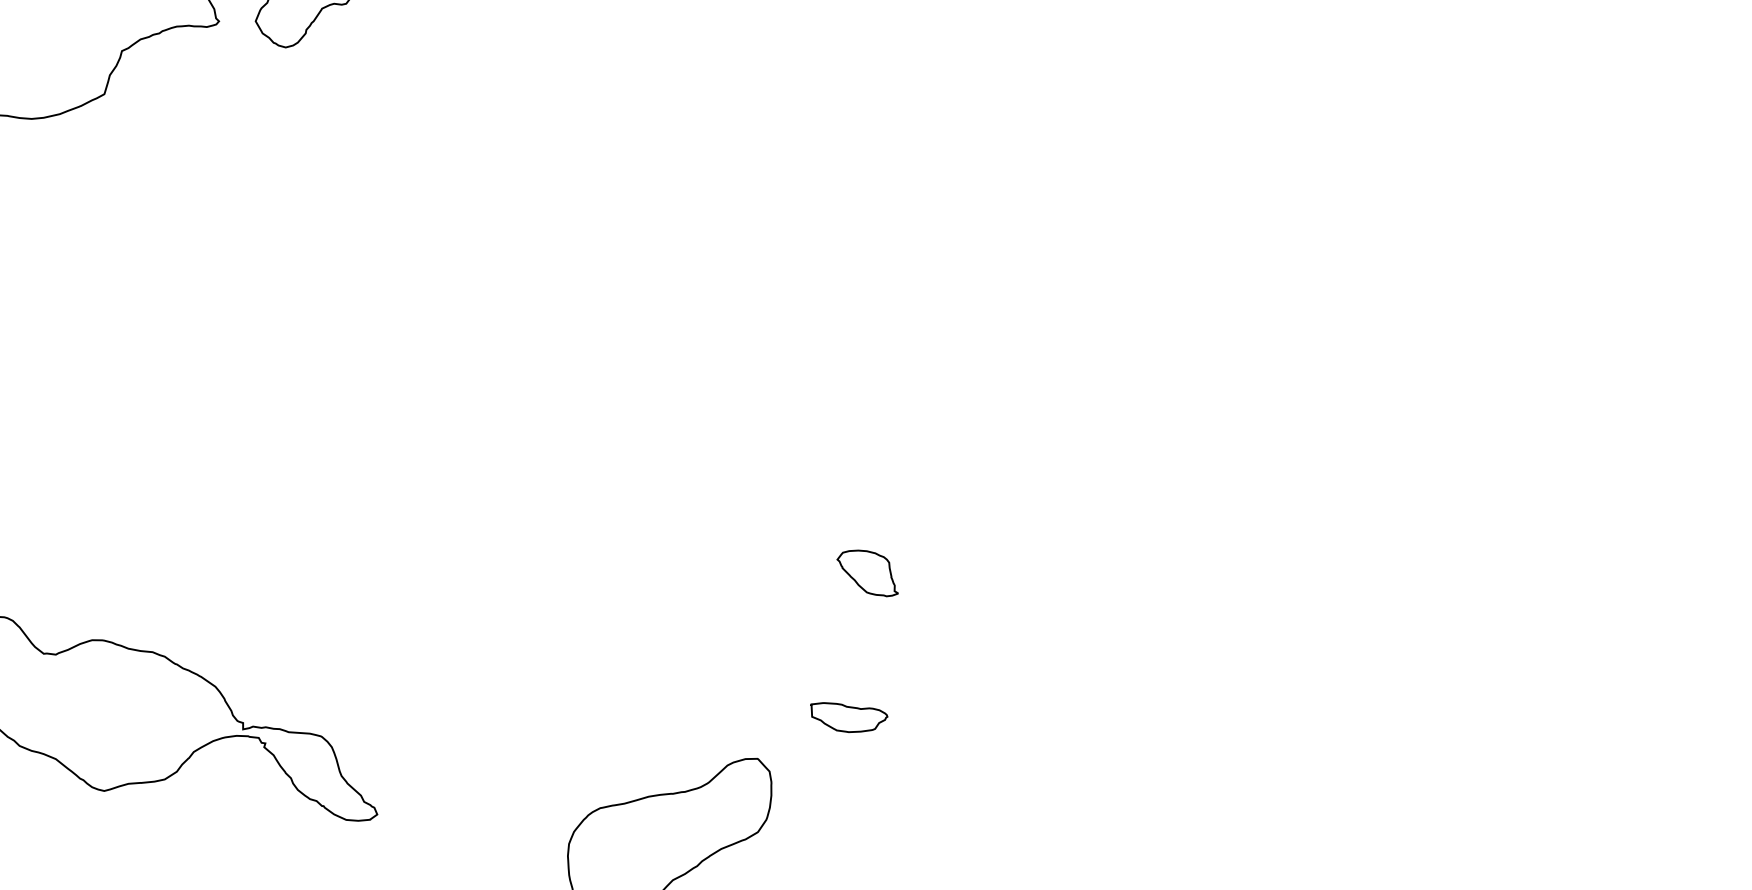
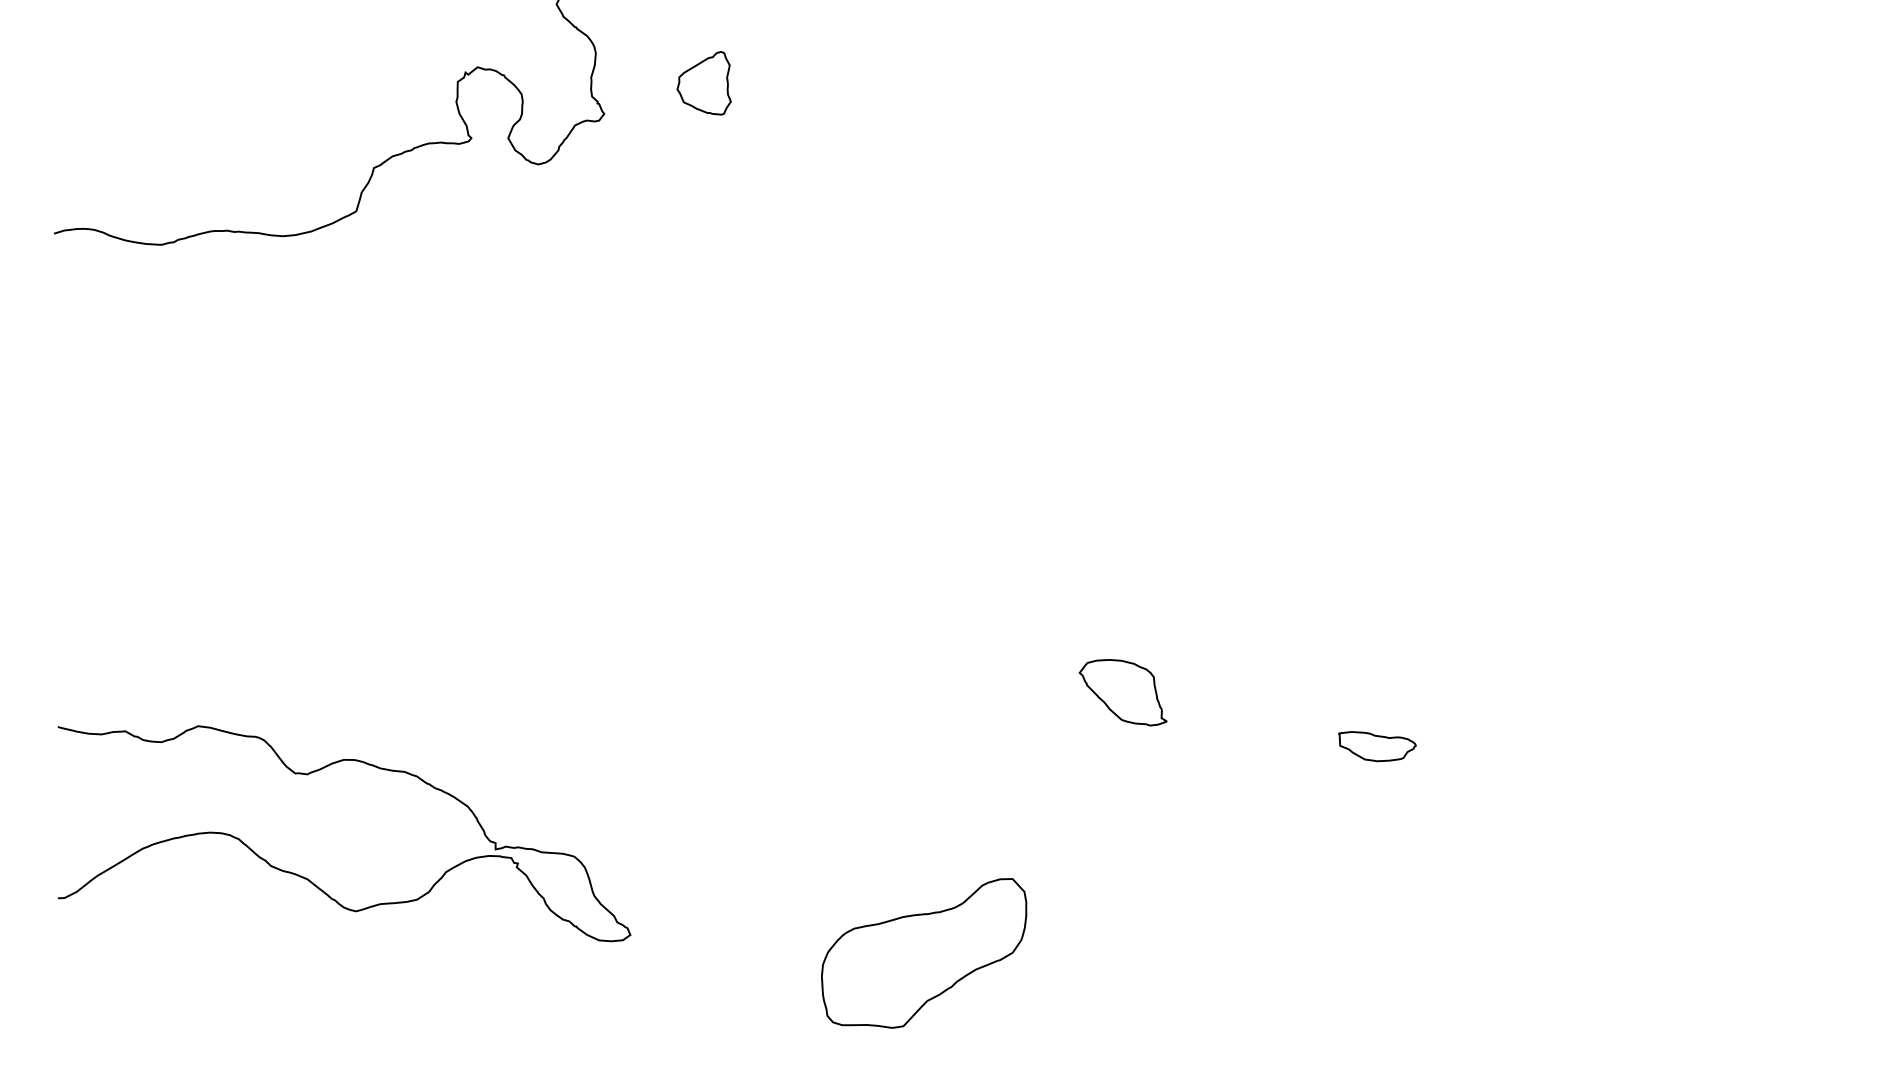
part: (867, 573) -> (1122, 692), size x1.43
part: (849, 717) -> (1377, 746), moved

